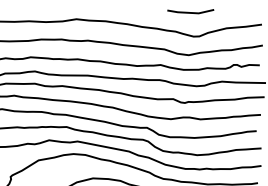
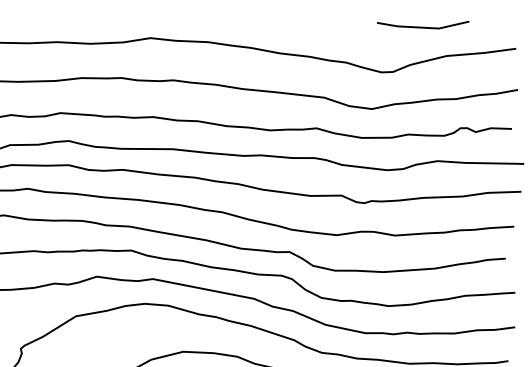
line: (190, 12) -> (422, 26), moved

